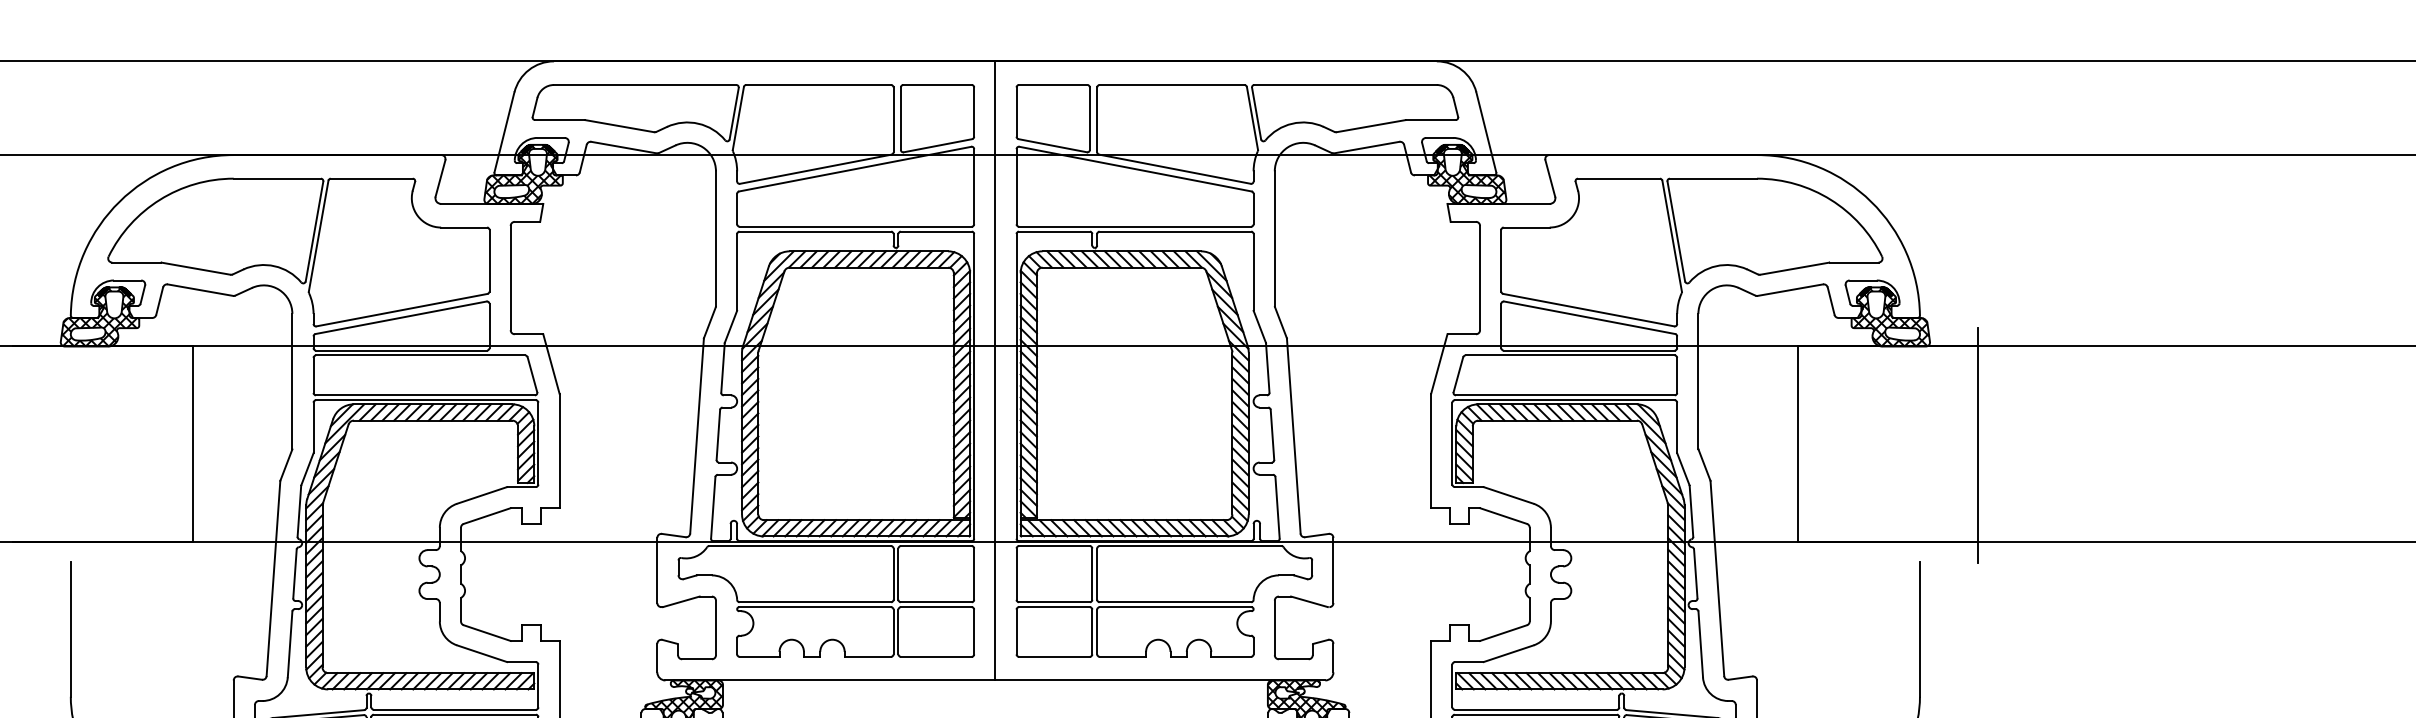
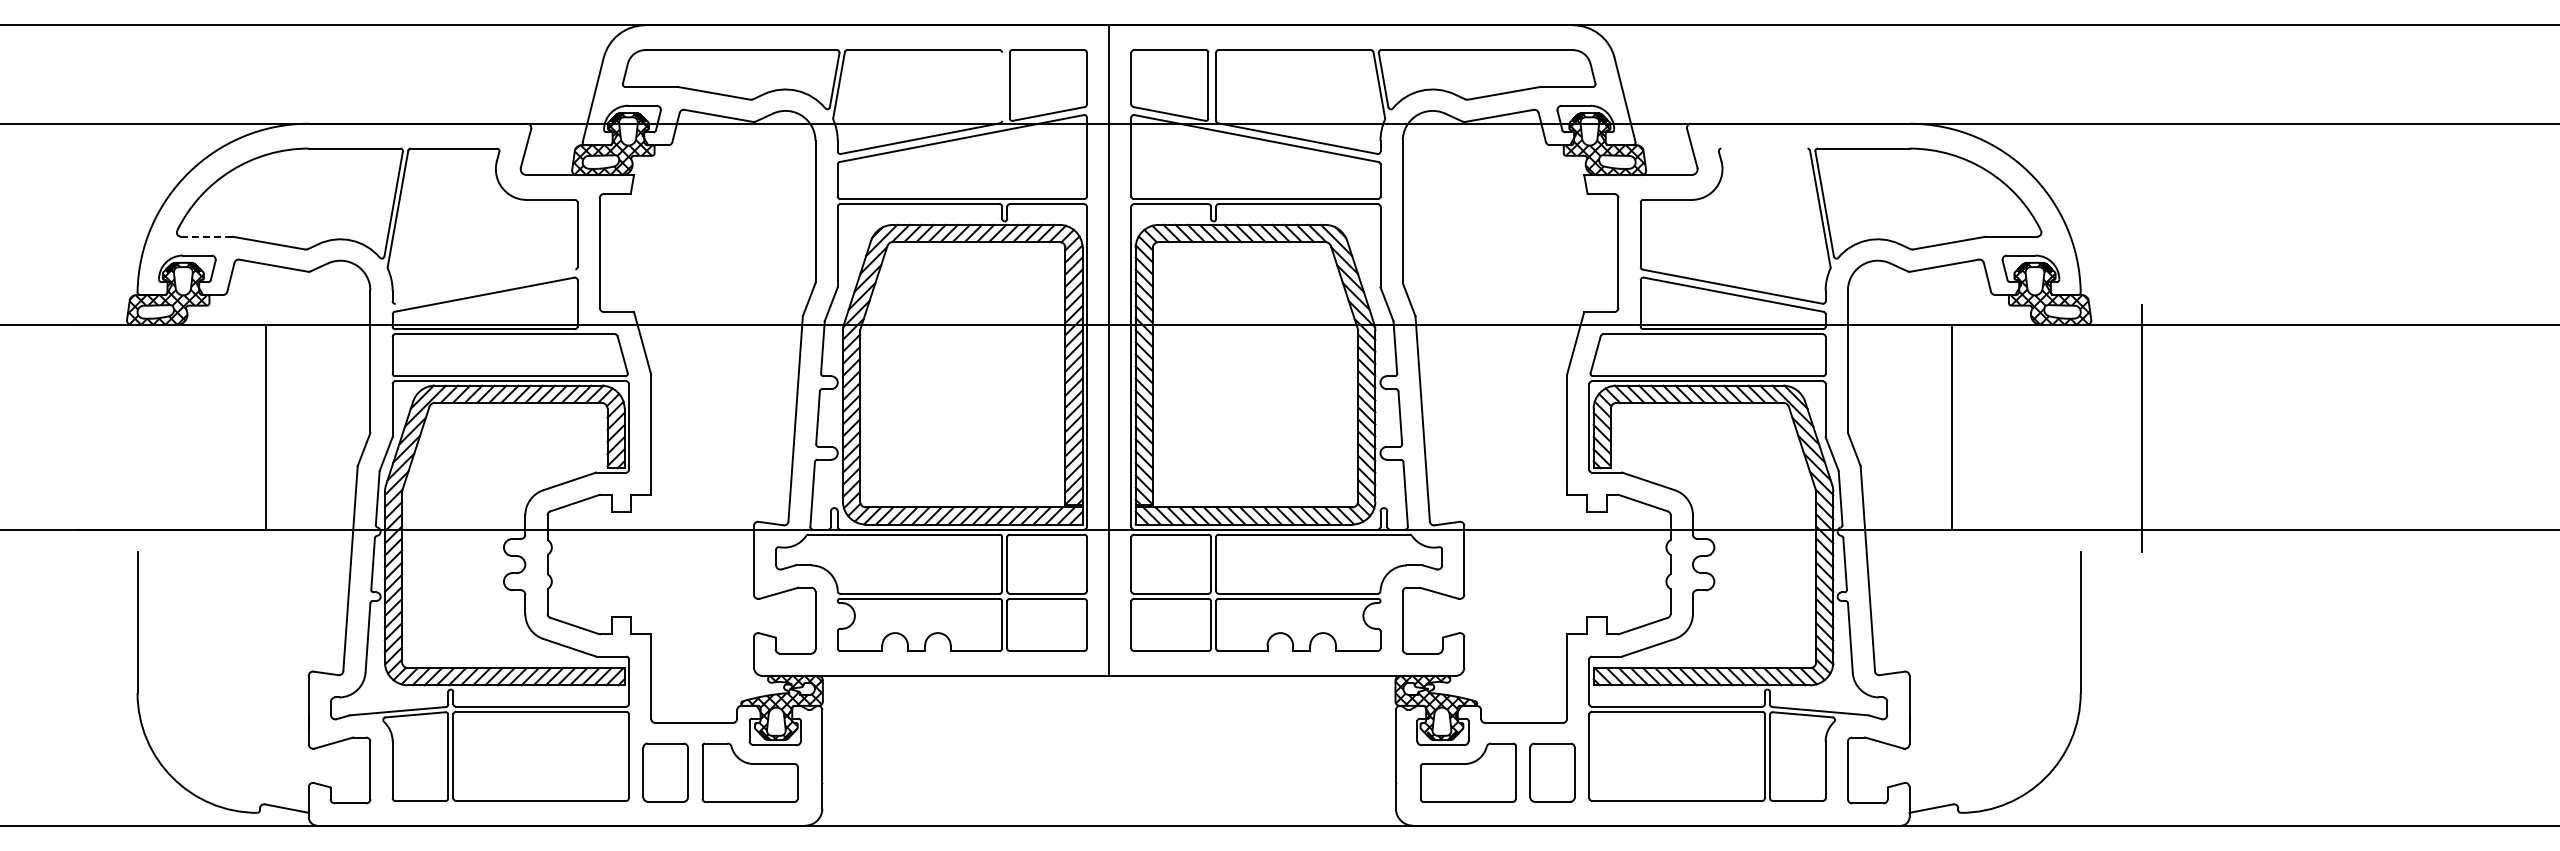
line: (893, 119) -> (1002, 86), removed
line: (1619, 178) -> (1764, 148), removed
line: (136, 262) -> (206, 236), solid -> dashed
line: (401, 309) -> (485, 286), removed

